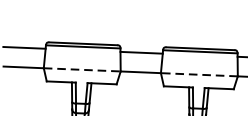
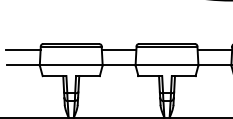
line: (82, 69) -> (71, 65), dashed -> solid
line: (198, 74) -> (166, 65), dashed -> solid

